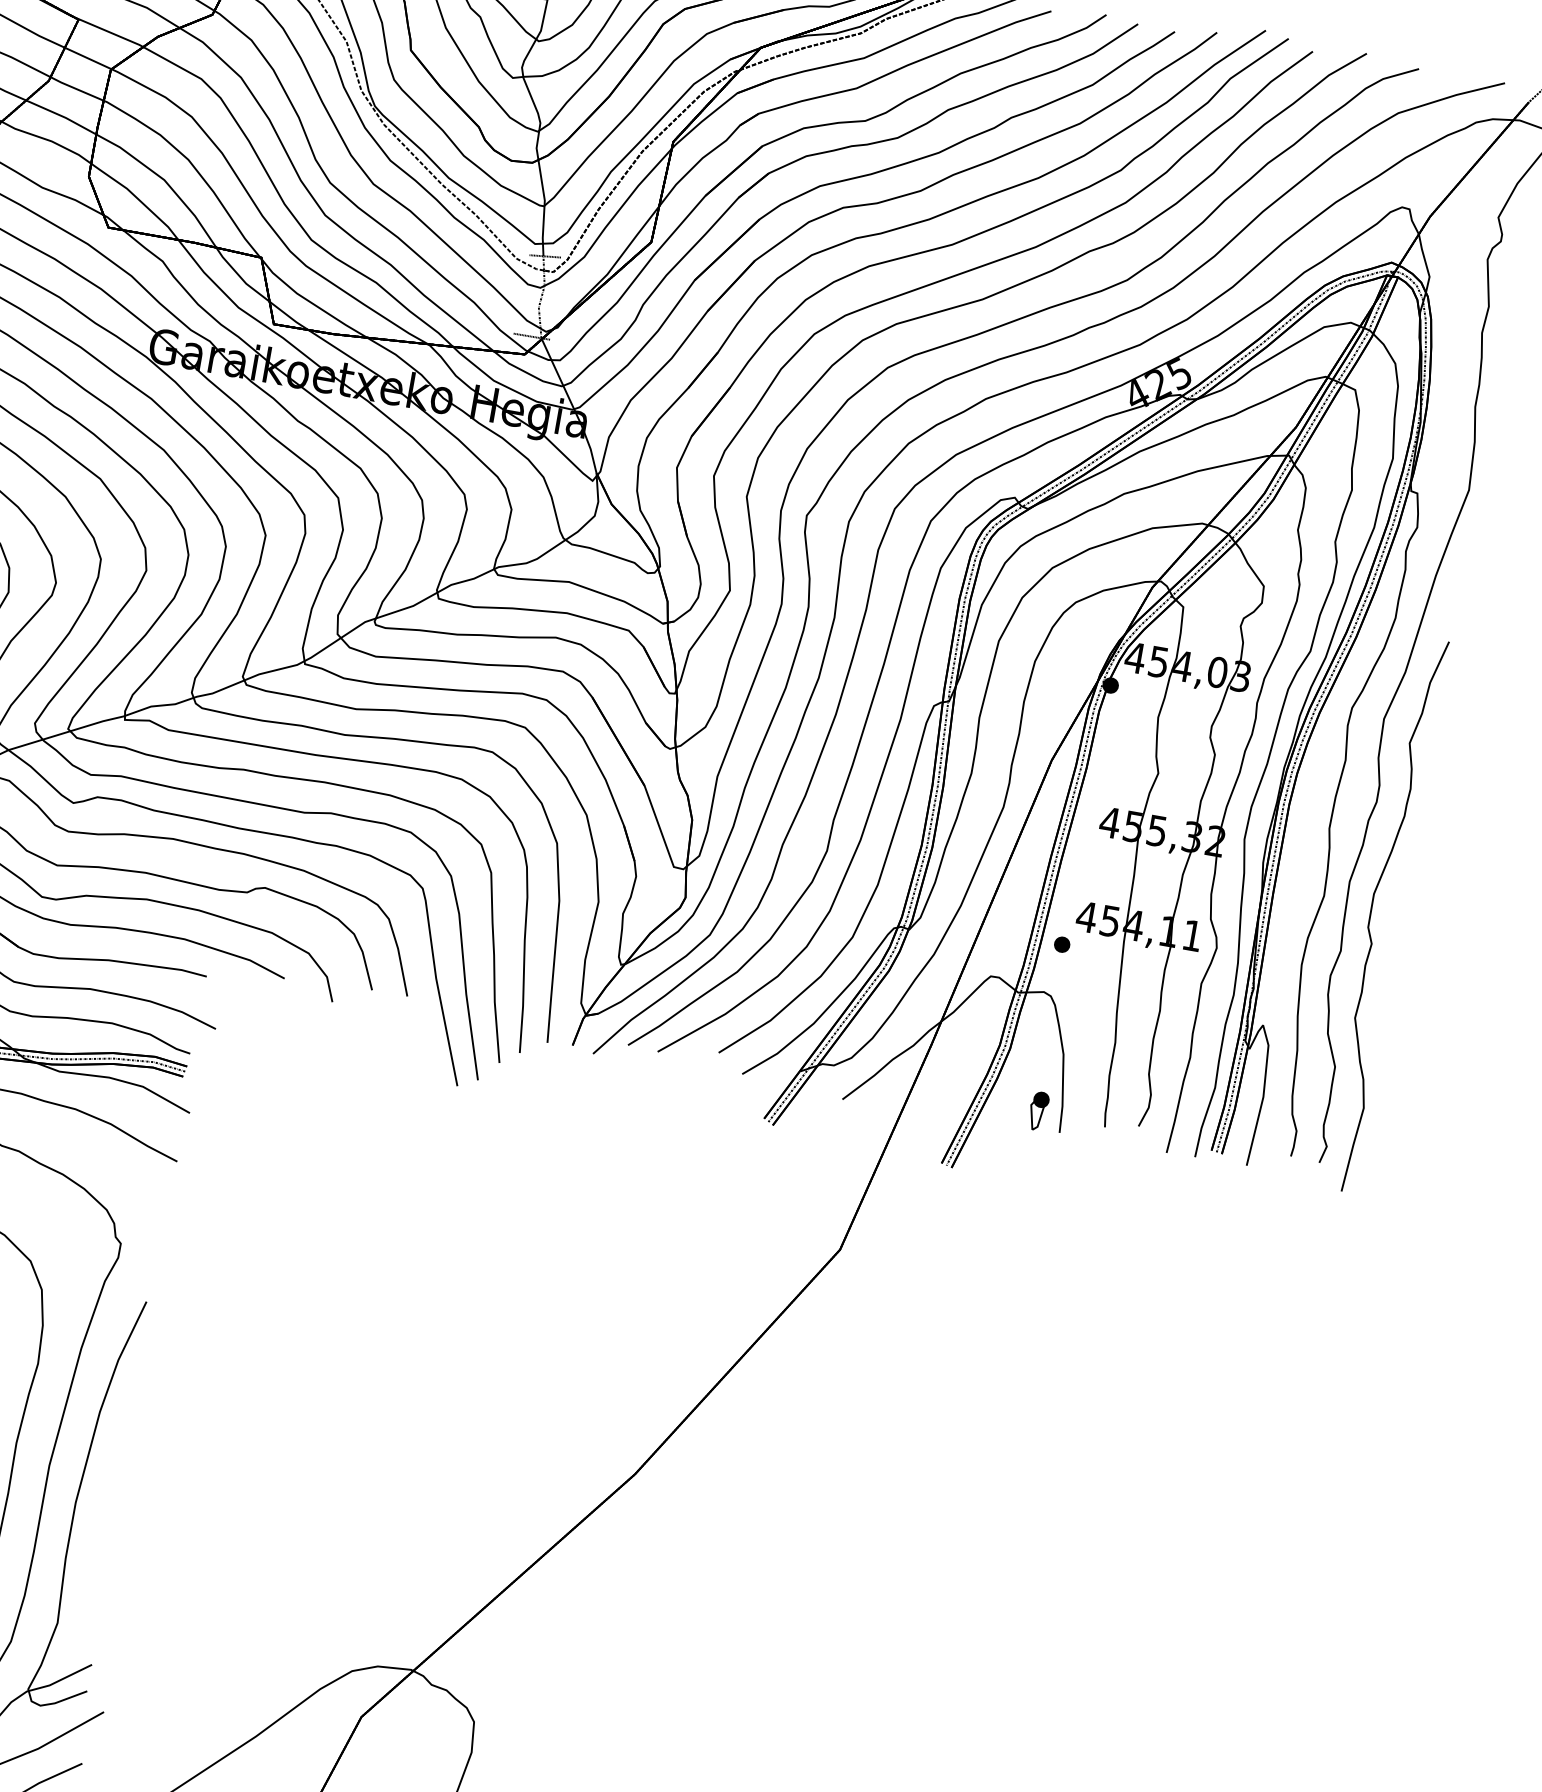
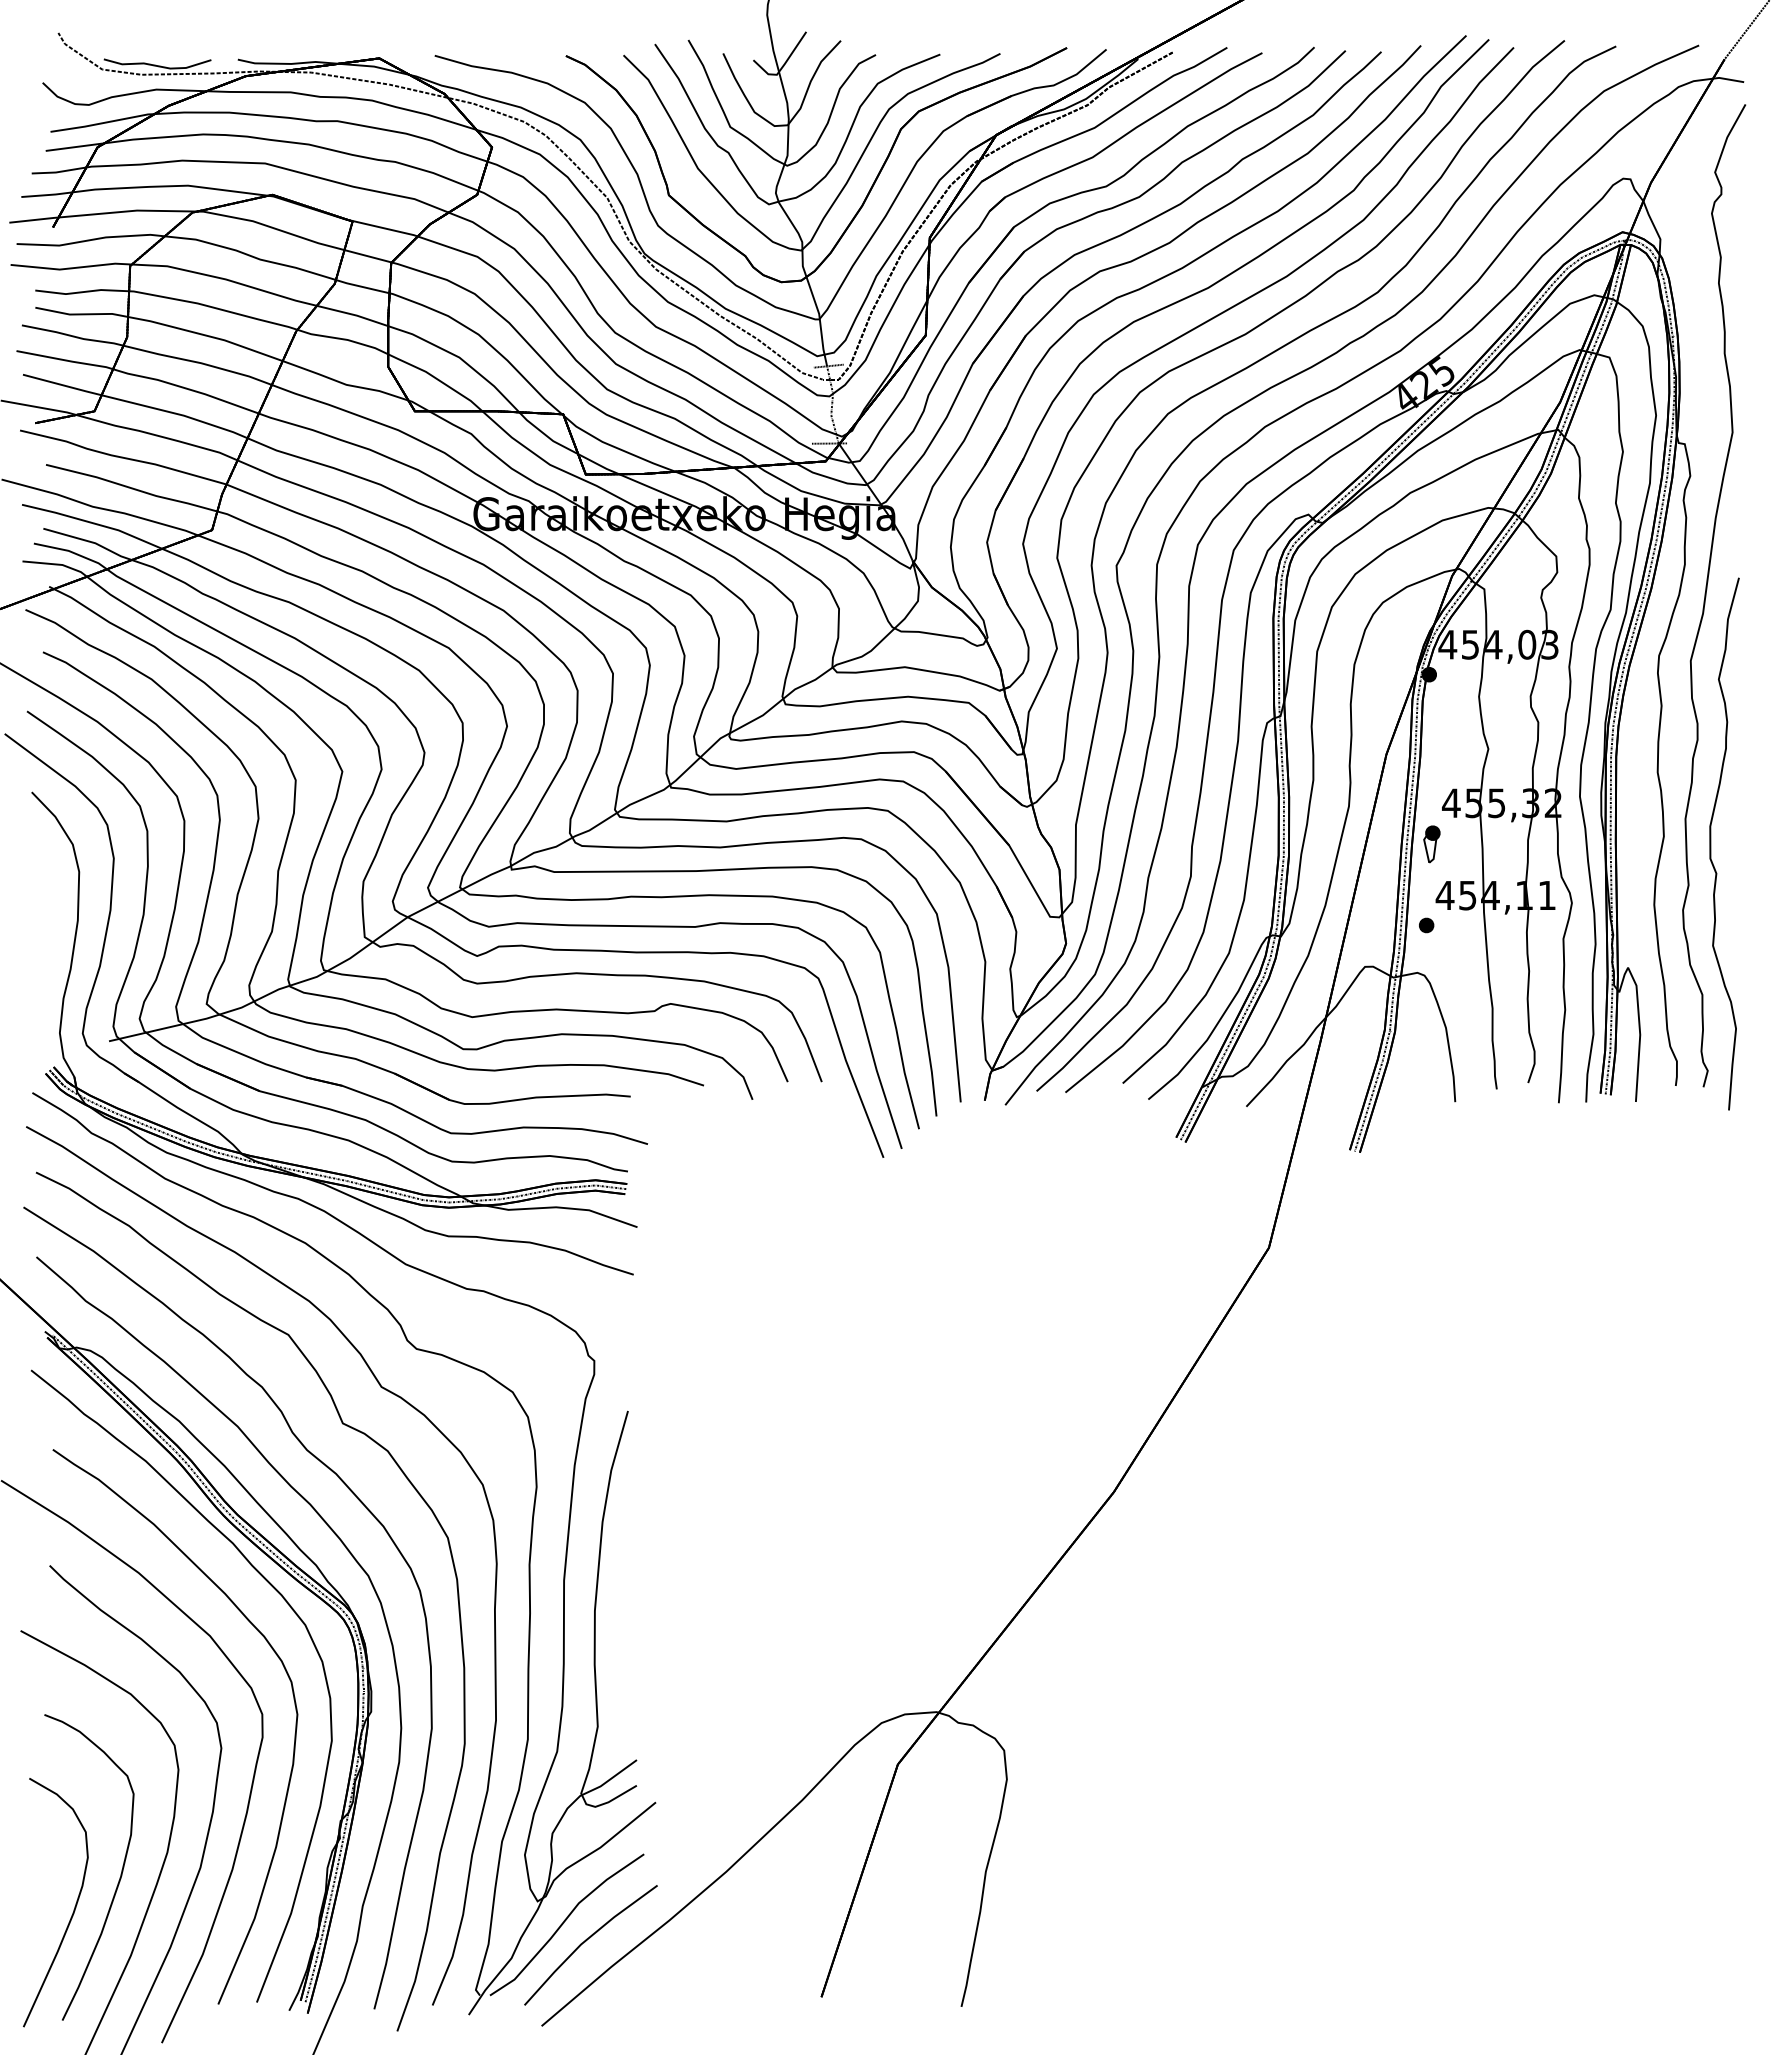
part: (1038, 1111) -> (1431, 844), moved

